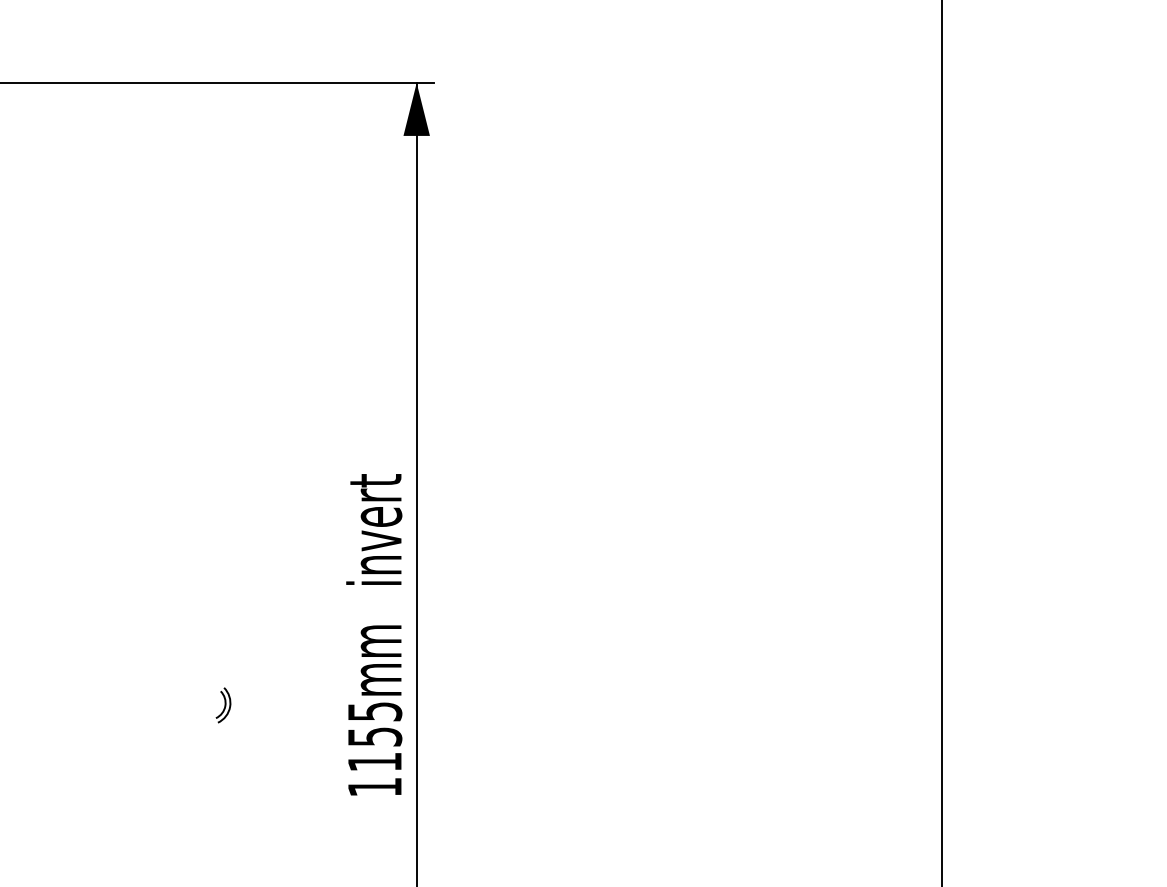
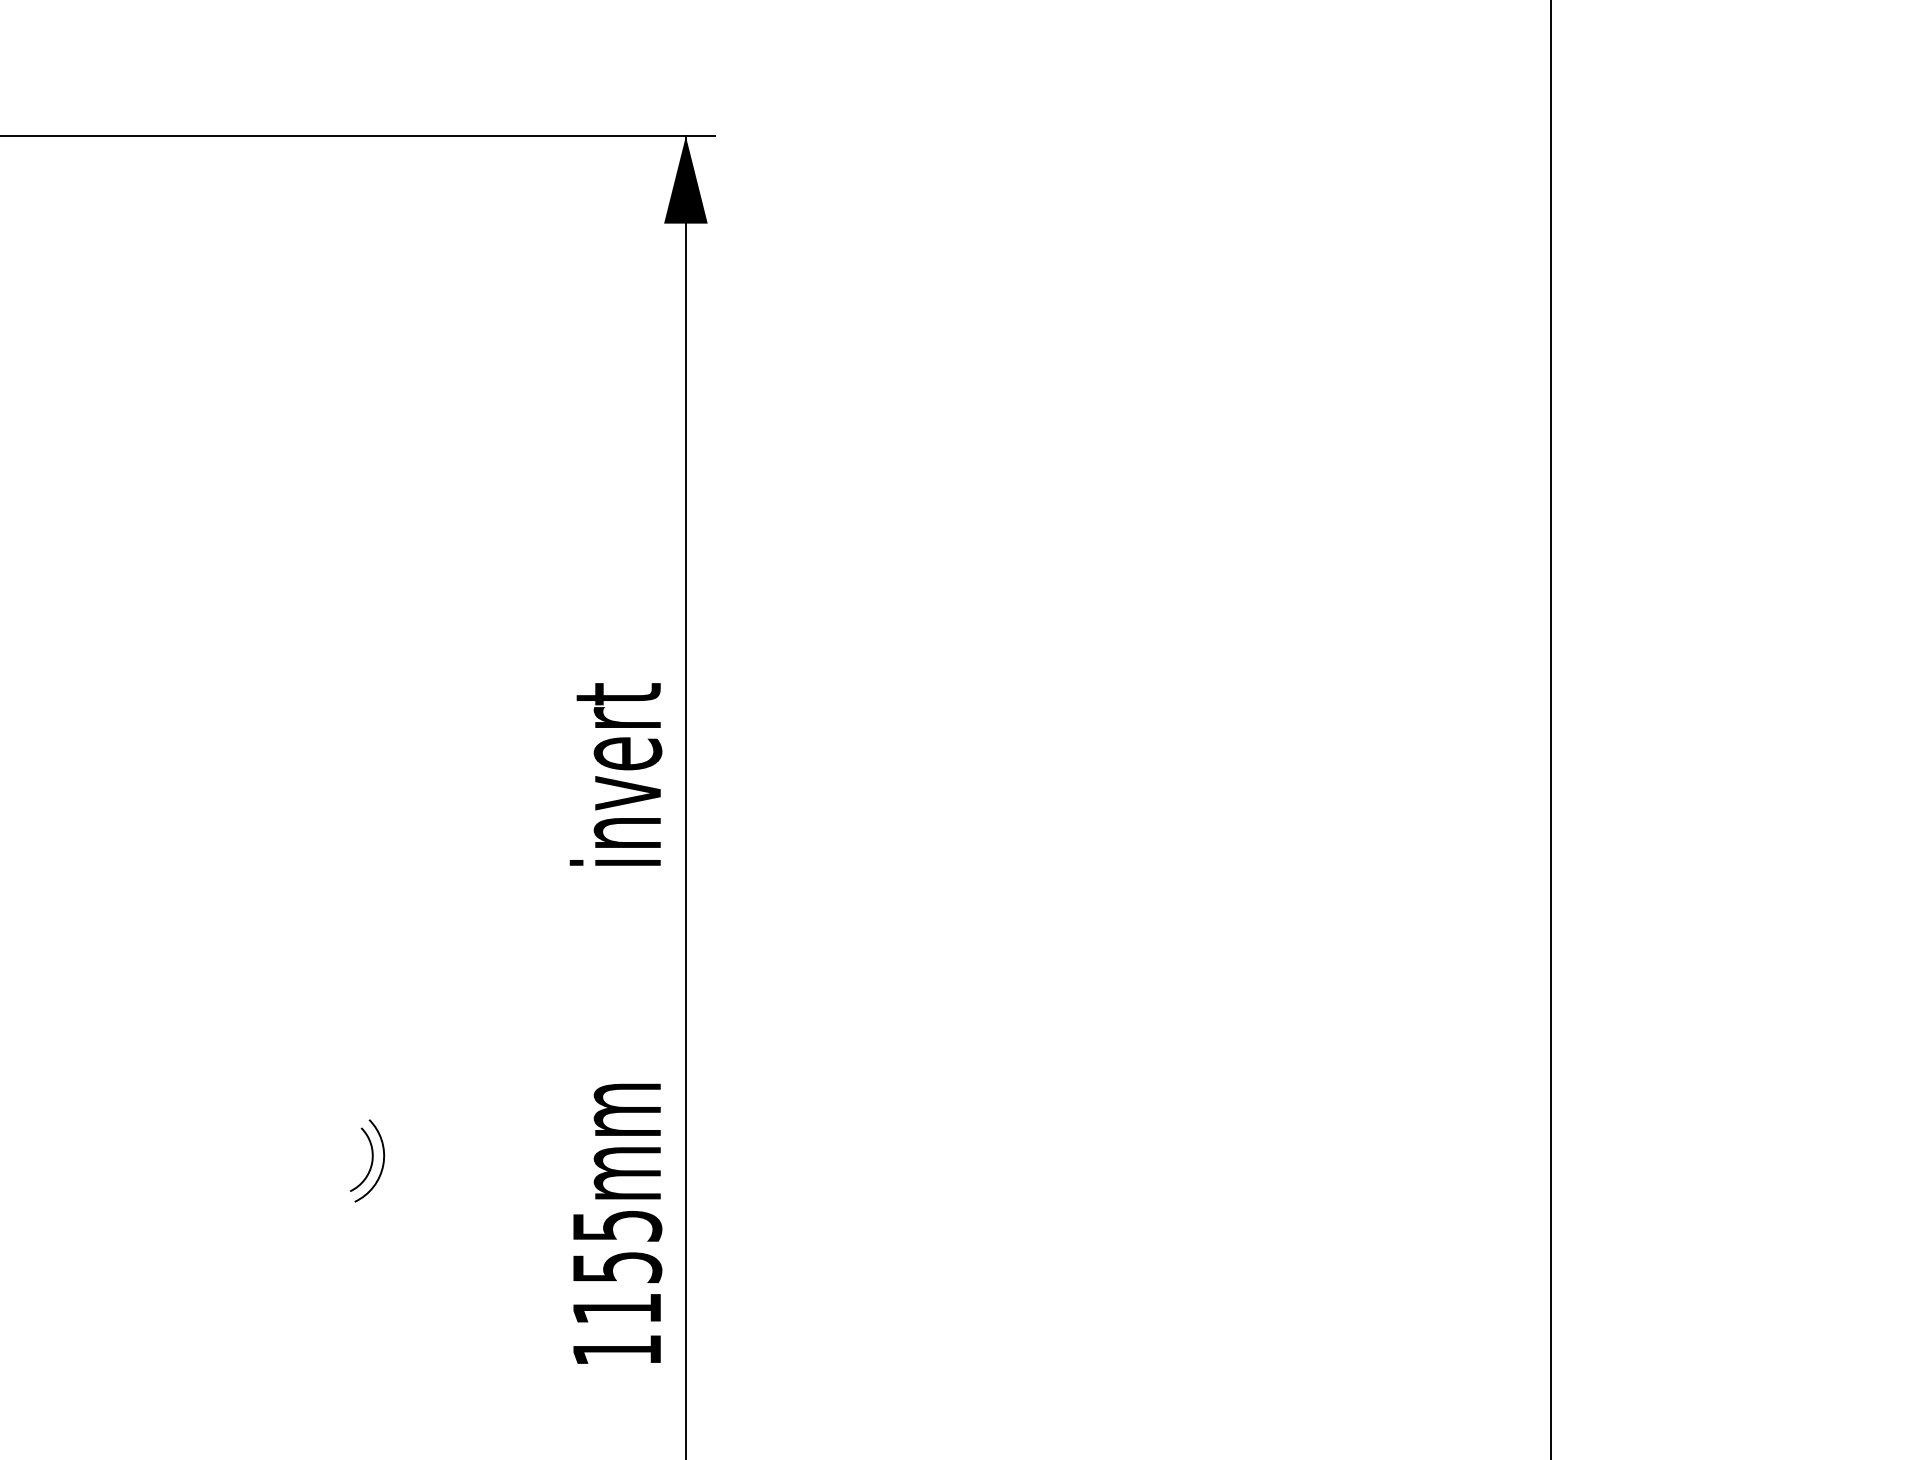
text: (374, 529) -> (616, 774), moved
part: (223, 705) -> (367, 1161), size x1.43
text: (375, 710) -> (618, 1223), moved

